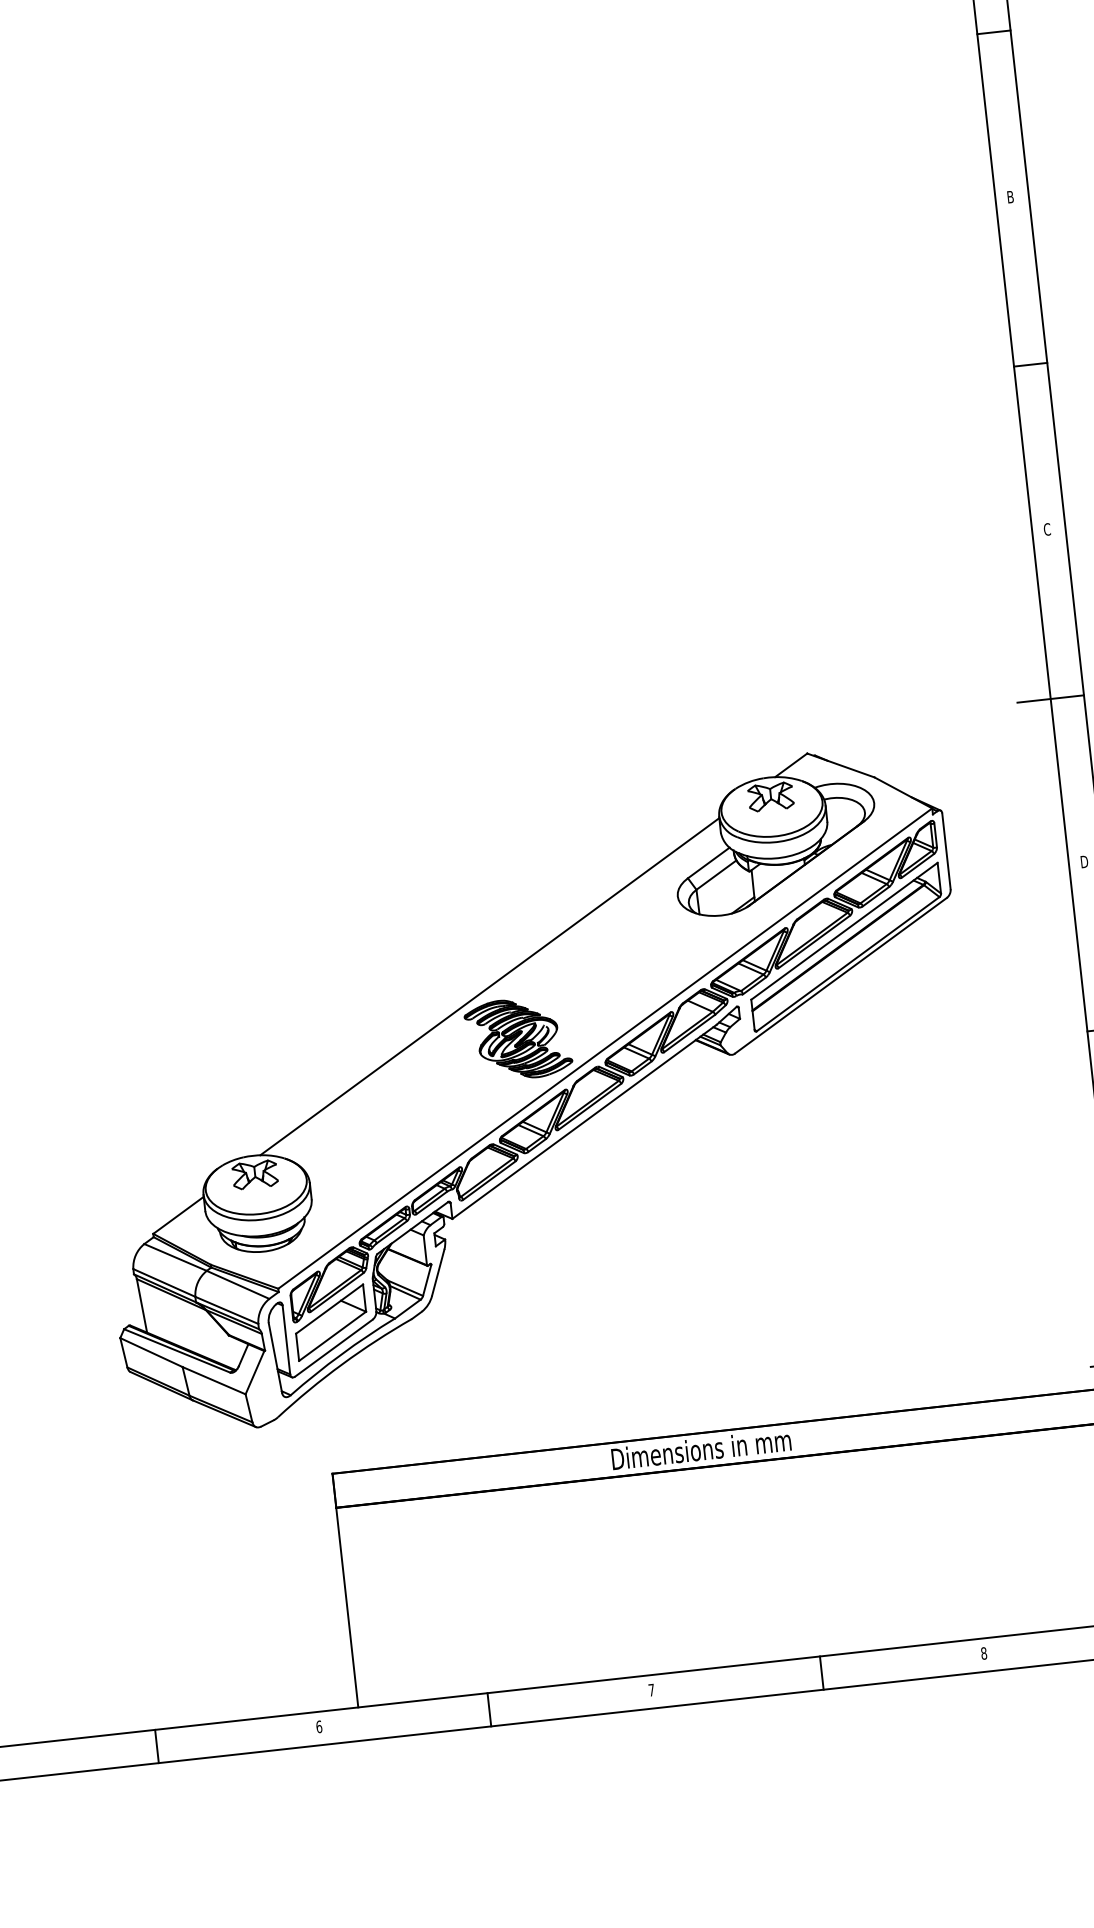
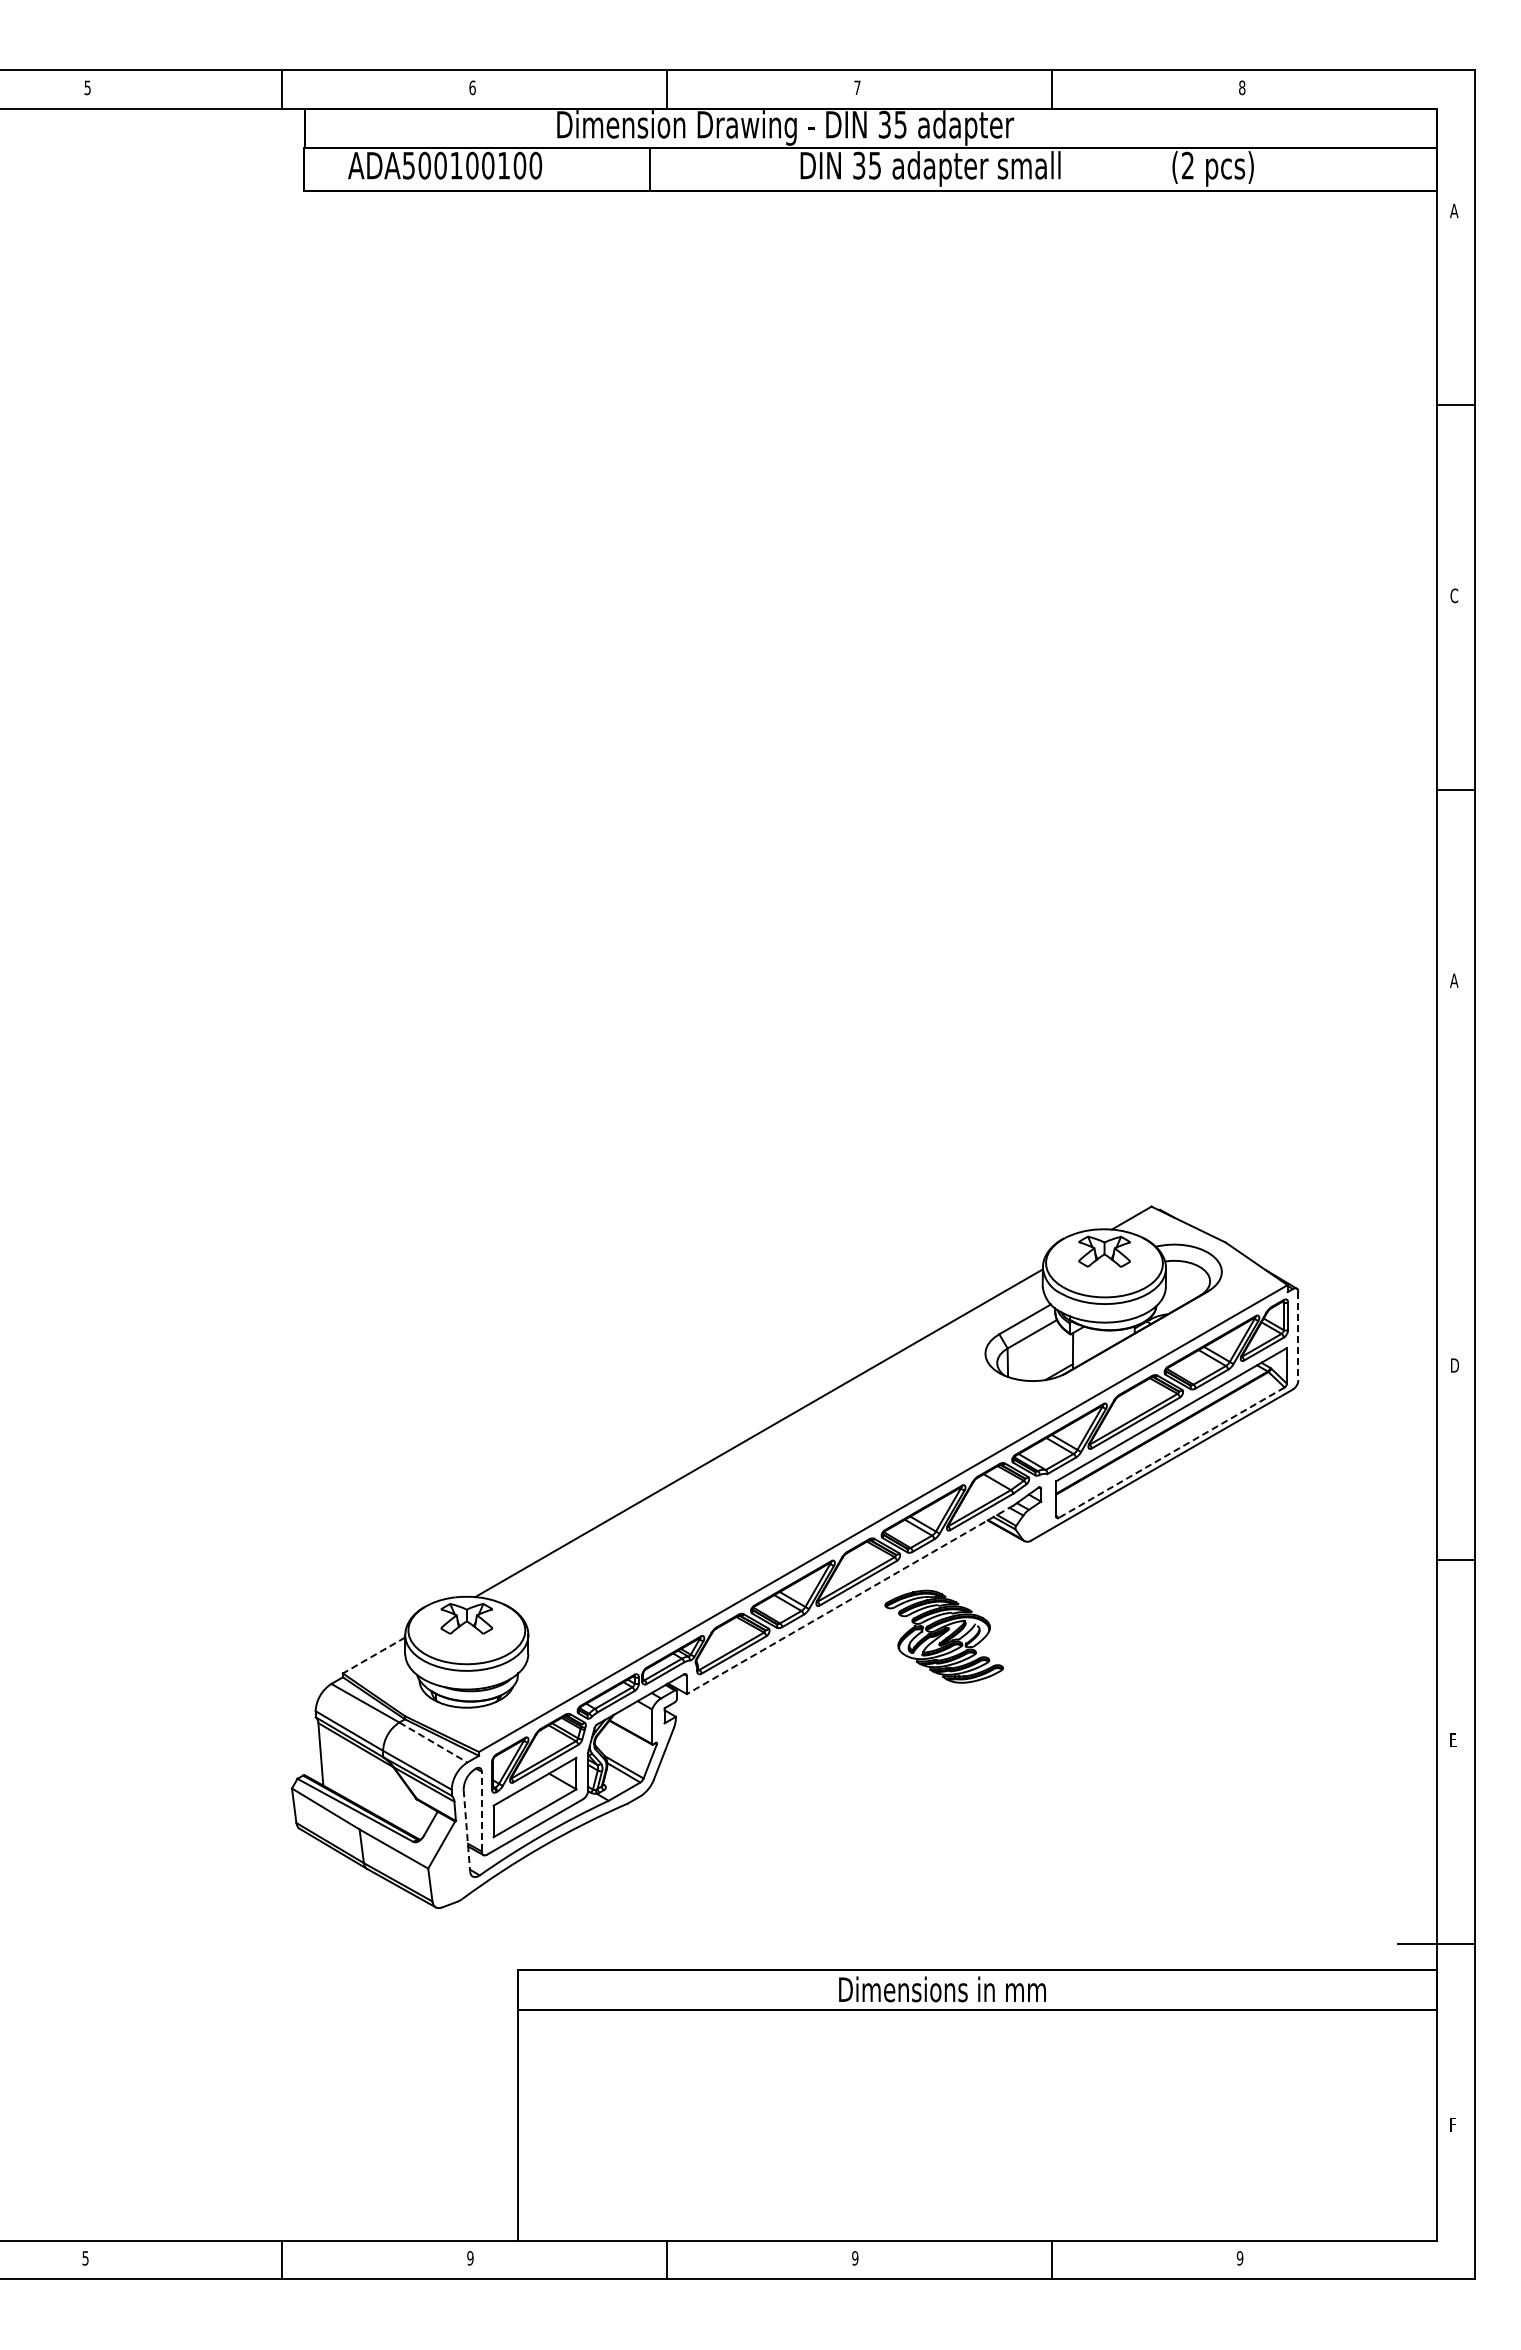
text: (1010, 196) -> (1454, 595), B -> C
text: (1047, 529) -> (1454, 980), C -> A
line: (1050, 699) -> (1436, 1175), removed
line: (946, 851) -> (1298, 1336), solid -> dashed
line: (847, 964) -> (1171, 1452), solid -> dashed
part: (517, 1038) -> (943, 1636), moved
line: (584, 1121) -> (850, 1599), solid -> dashed
line: (178, 1215) -> (374, 1655), solid -> dashed
line: (238, 1284) -> (433, 1742), solid -> dashed
line: (286, 1339) -> (481, 1811), solid -> dashed
line: (275, 1358) -> (466, 1831), solid -> dashed
text: (983, 1653) -> (1239, 2258), 8 -> 9
text: (651, 1690) -> (855, 2258), 7 -> 9
text: (319, 1727) -> (470, 2258), 6 -> 9

